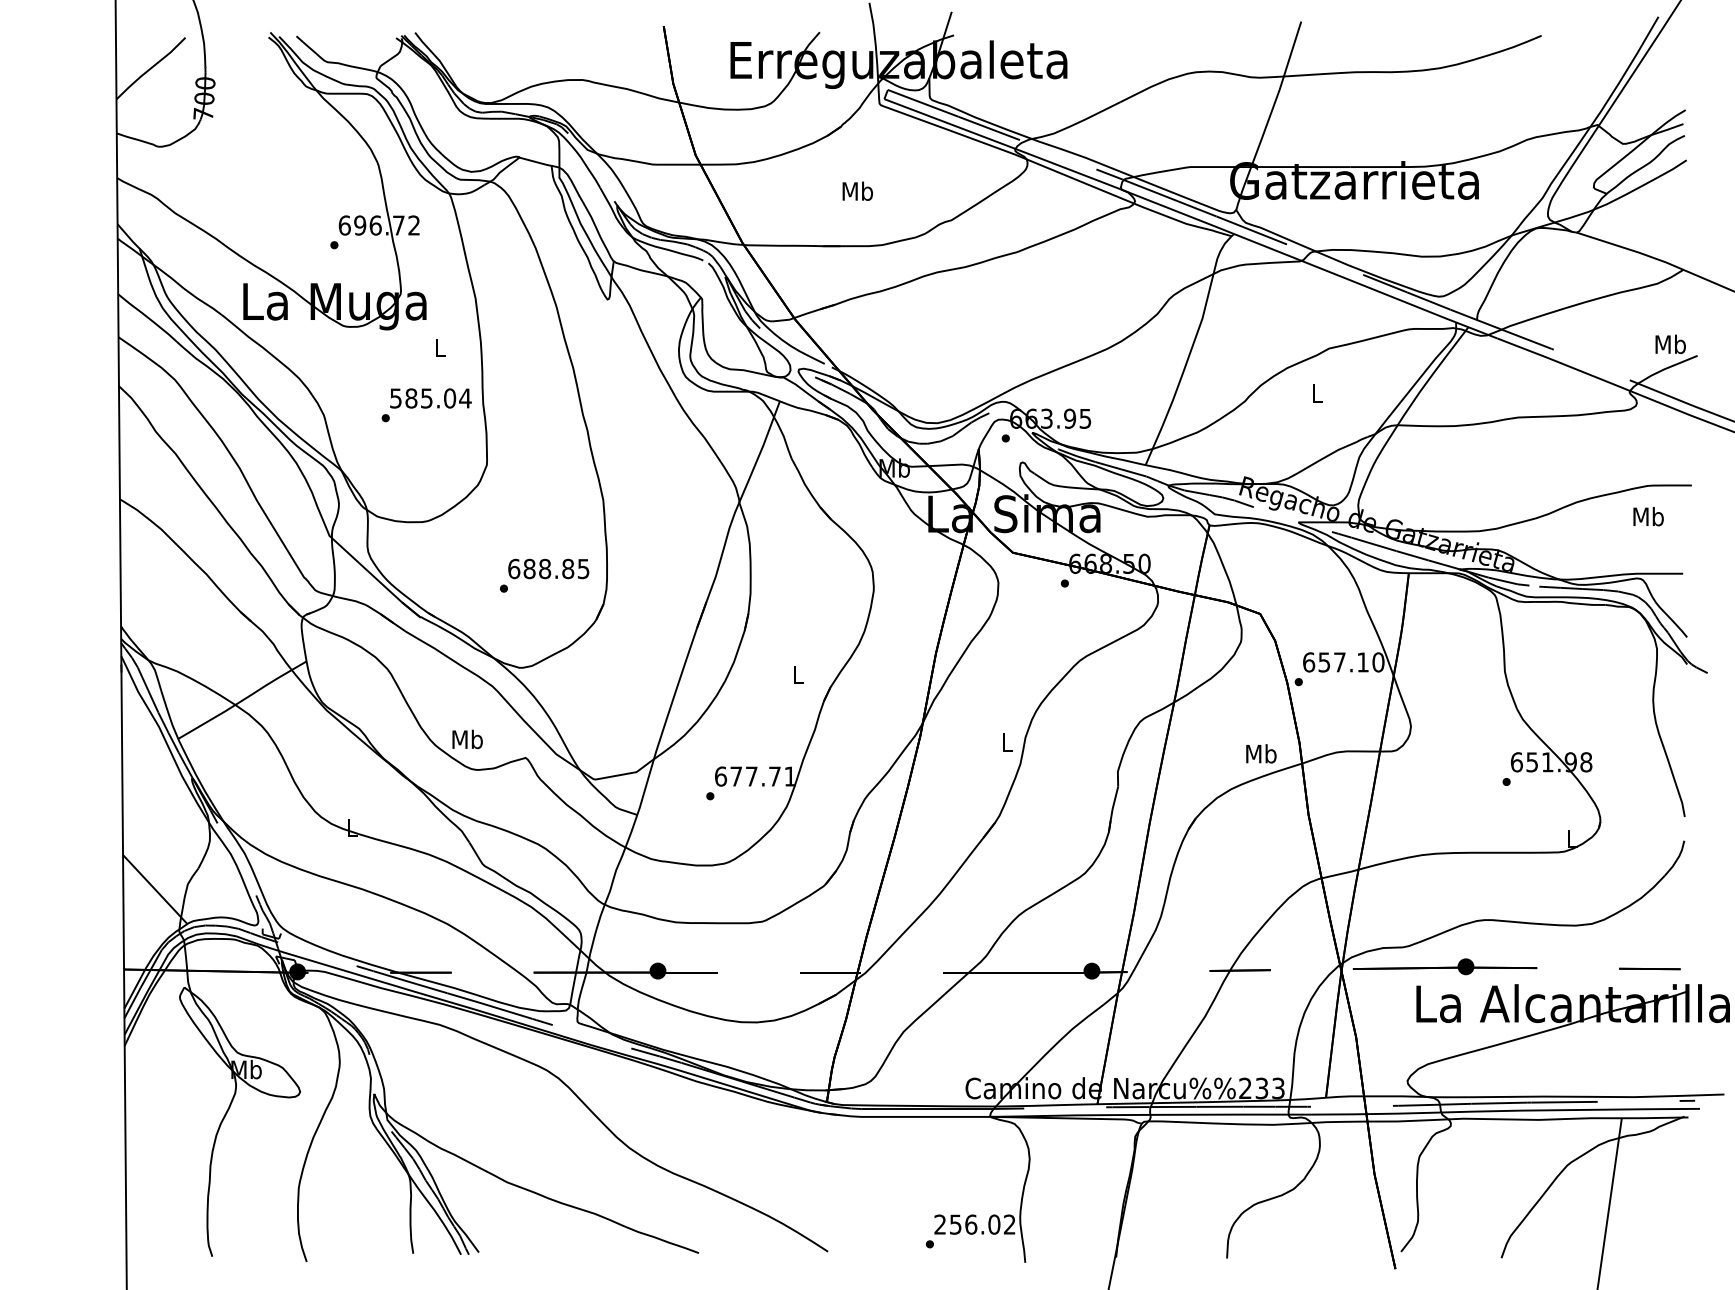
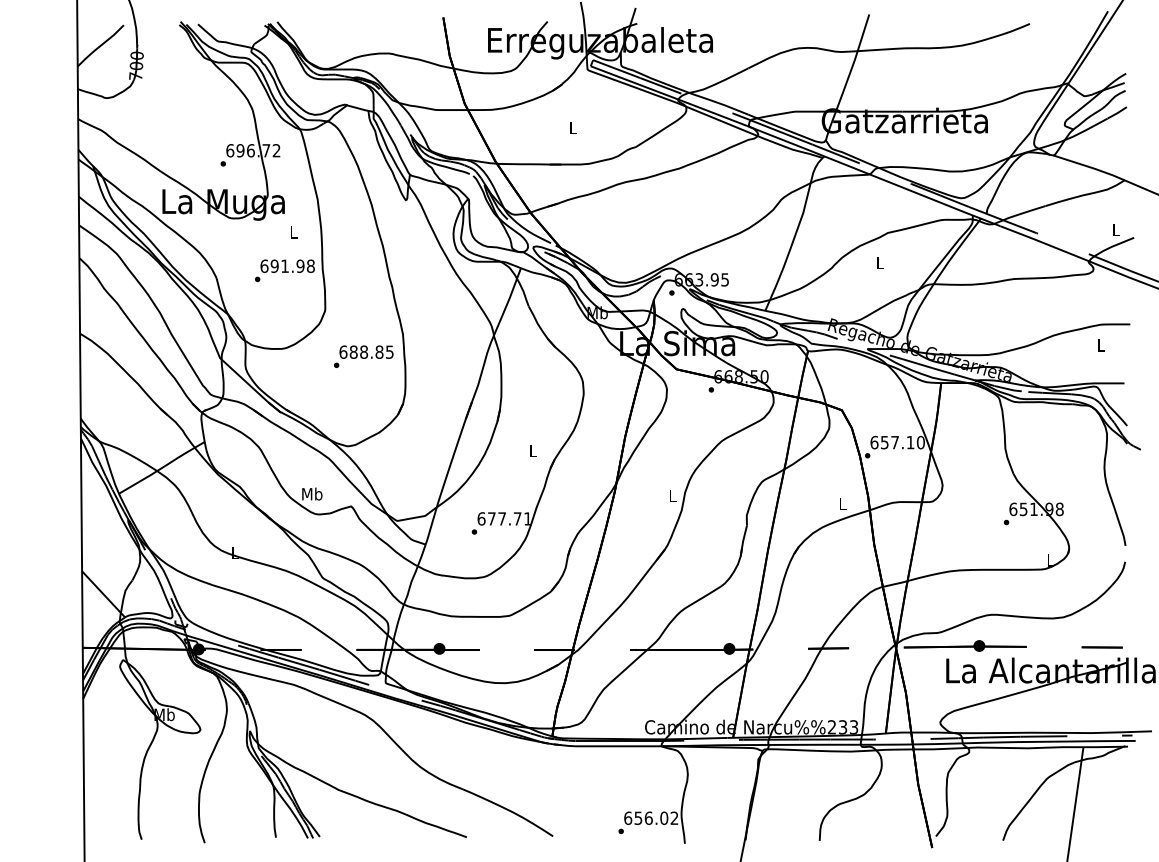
text: (858, 190) -> (573, 127), Mb -> L
text: (1671, 343) -> (1116, 229), Mb -> L
text: (430, 398) -> (287, 266), 585.04 -> 691.98
text: (1648, 515) -> (1101, 344), Mb -> L
text: (544, 575) -> (363, 356), moved
text: (1261, 753) -> (842, 503), Mb -> L
text: (940, 1224) -> (628, 818), 256.02 -> 656.02

